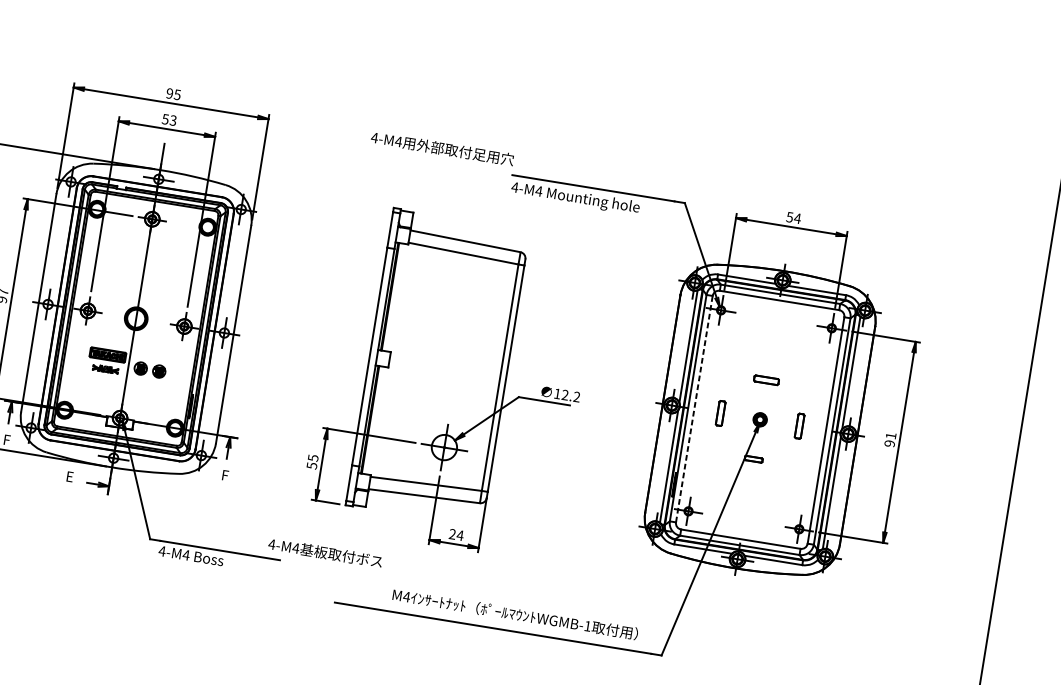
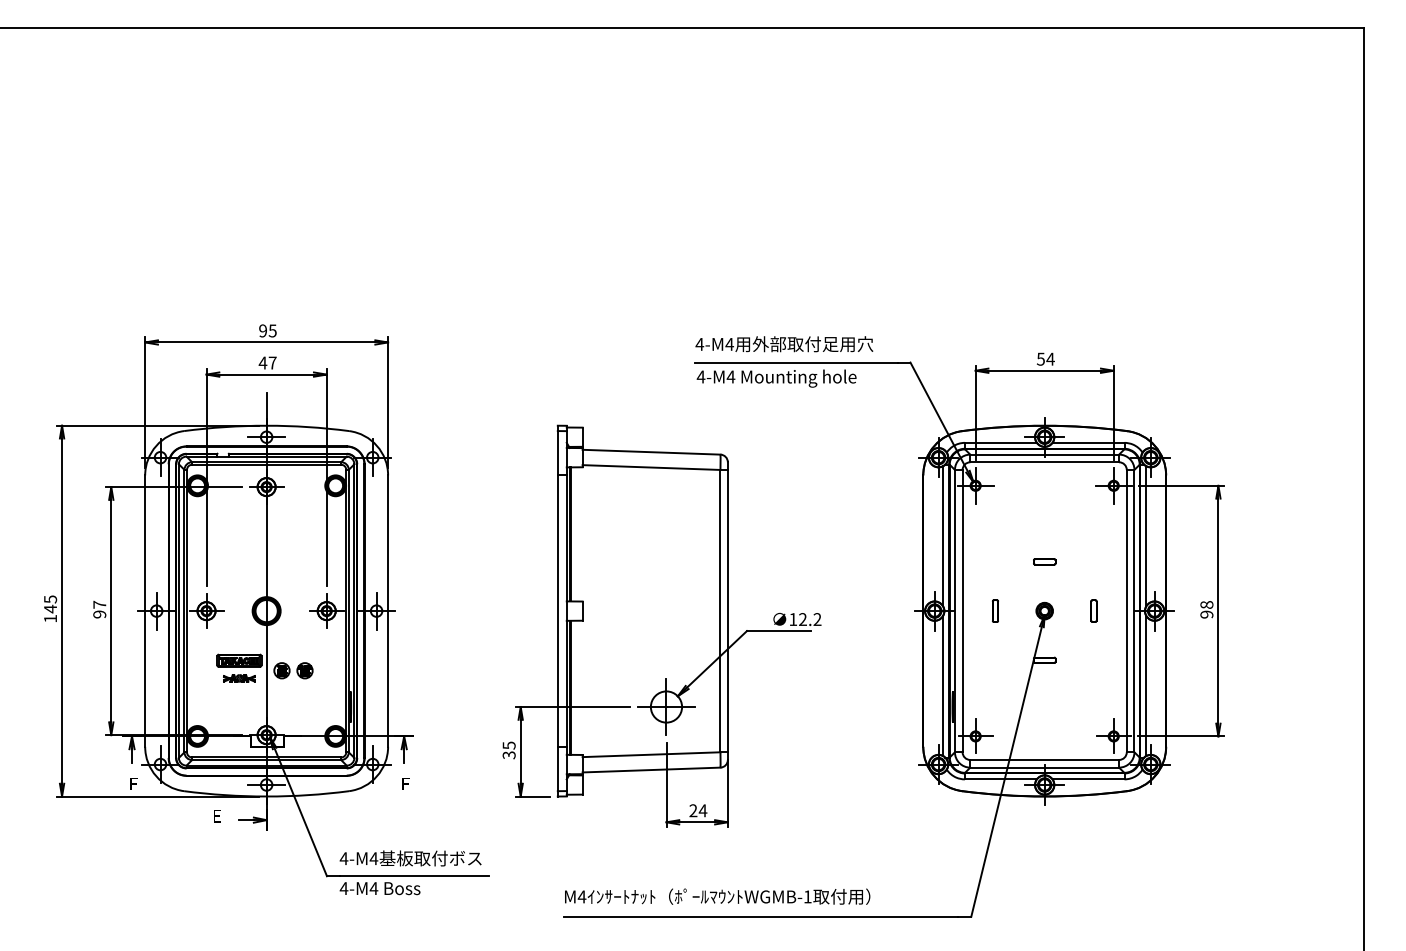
text: (169, 119) -> (267, 362), 53 -> 47
text: (442, 148) -> (784, 344), moved
part: (766, 380) -> (1044, 561), size x0.71
line: (694, 408) -> (962, 610), dashed -> solid
part: (720, 412) -> (995, 610), size x0.71
part: (799, 425) -> (1093, 610), size x0.71
text: (890, 435) -> (1206, 604), 91 -> 98
text: (311, 465) -> (508, 754), 55 -> 35
text: (325, 552) -> (410, 858), moved
text: (515, 614) -> (717, 896), moved

